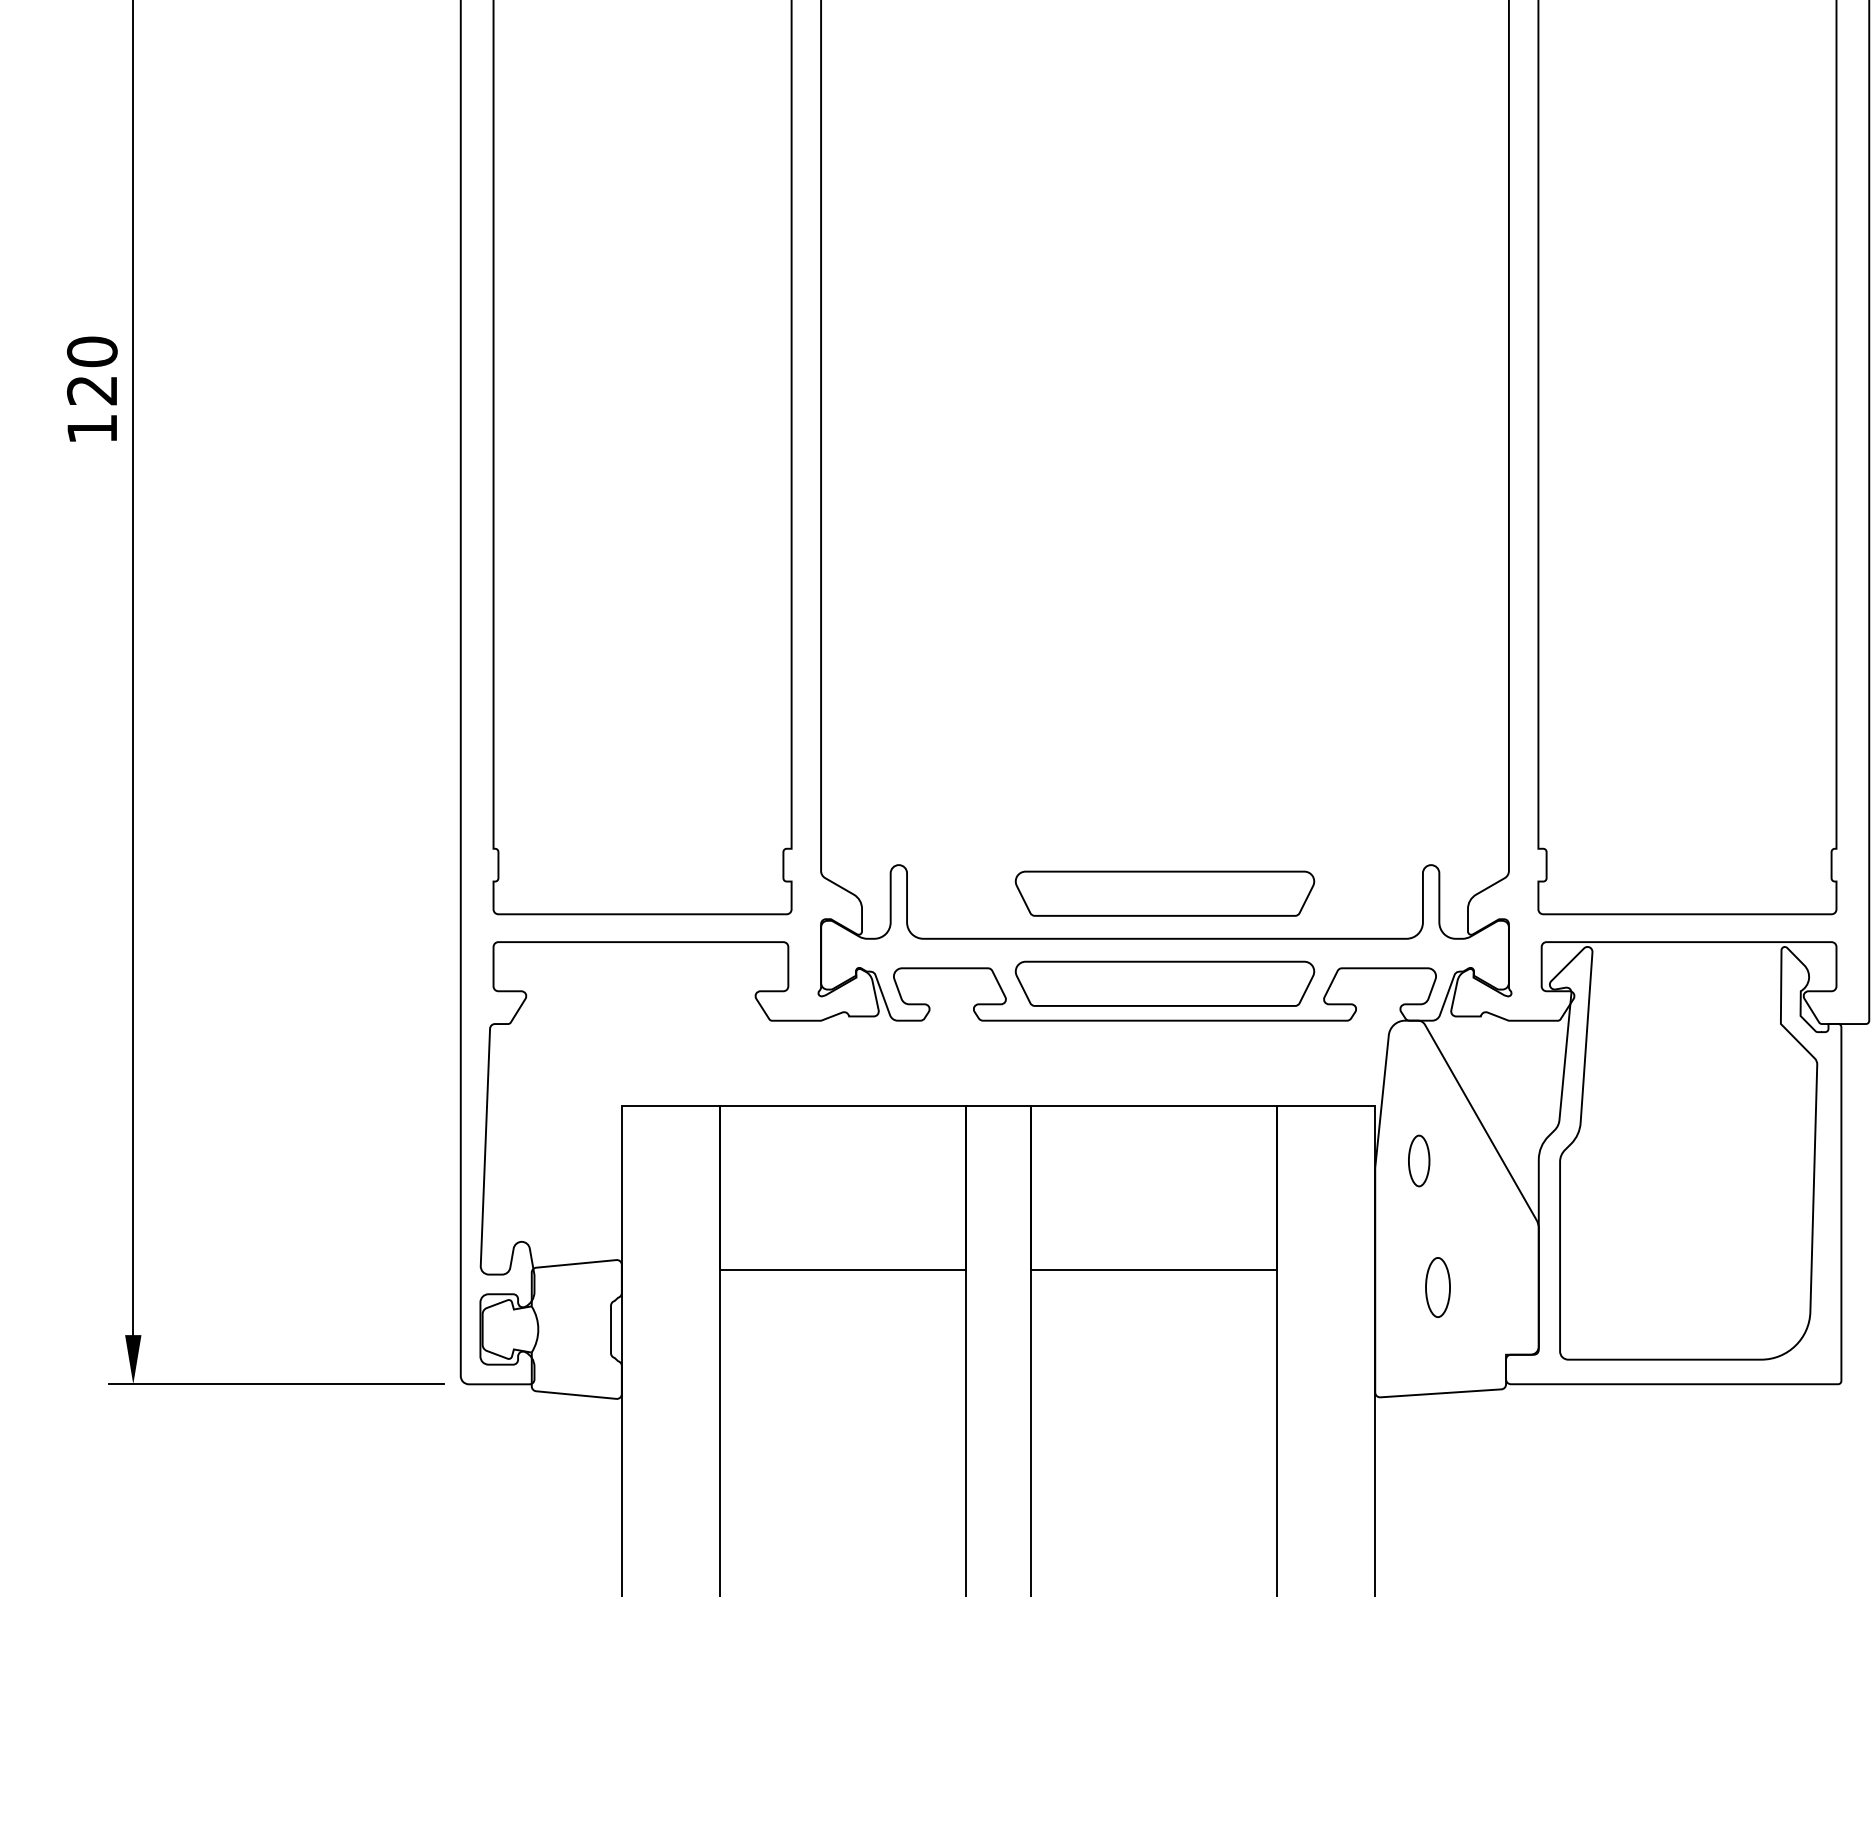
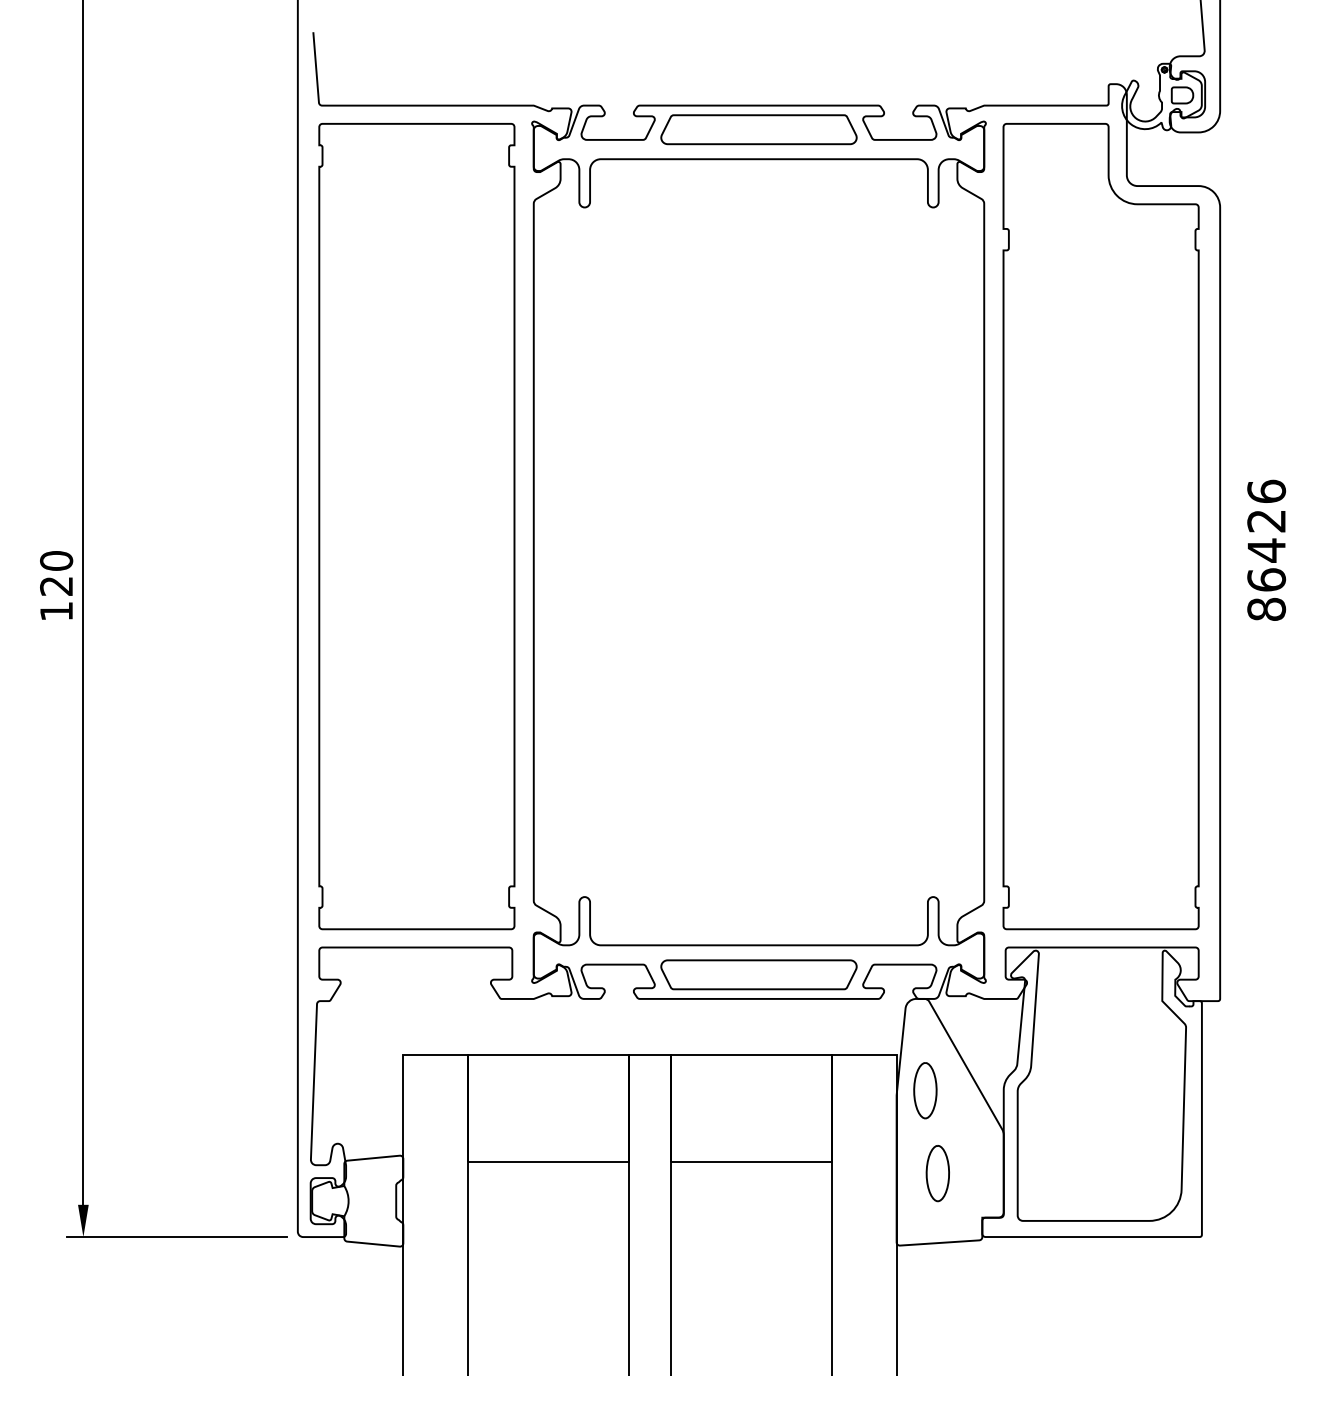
part: (1164, 893) -> (758, 915), removed
part: (1419, 1160) -> (925, 1090), size x1.67
part: (1437, 1287) -> (937, 1173), size x1.43

